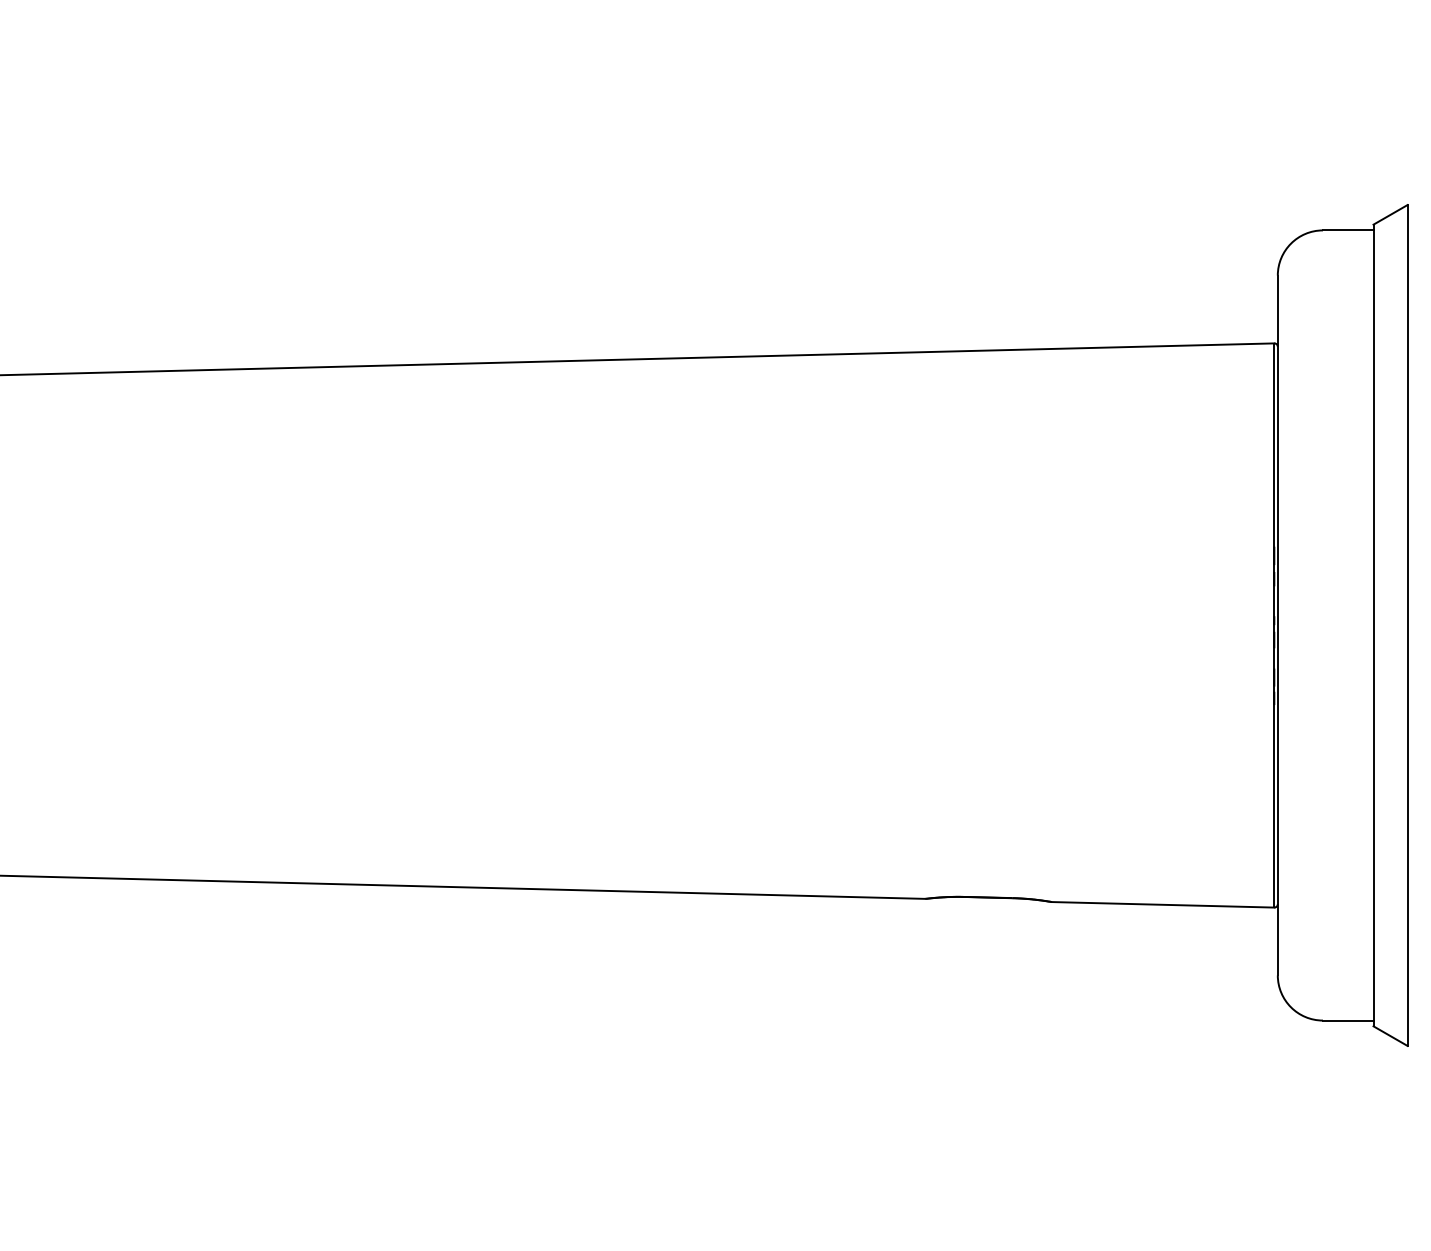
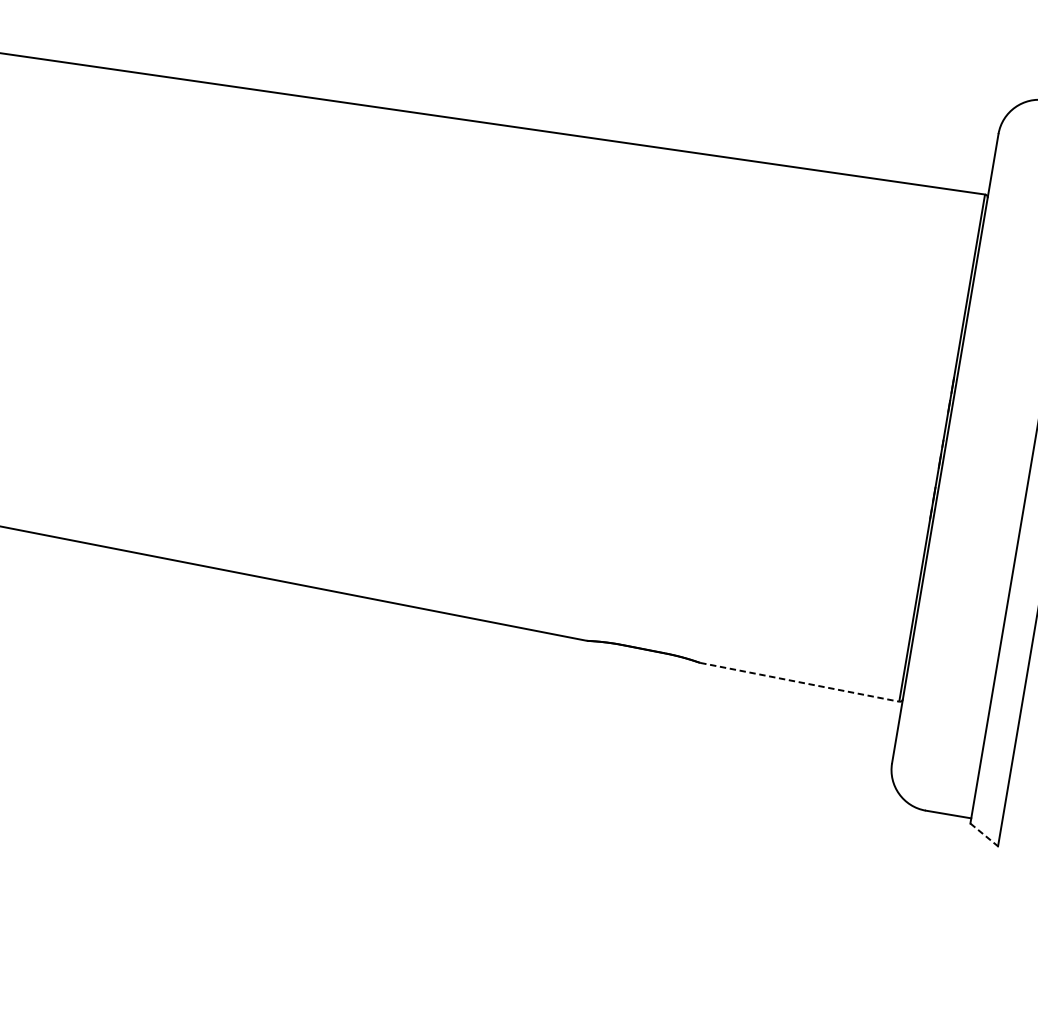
line: (1163, 904) -> (800, 682), solid -> dashed
line: (1390, 1036) -> (984, 835), solid -> dashed

